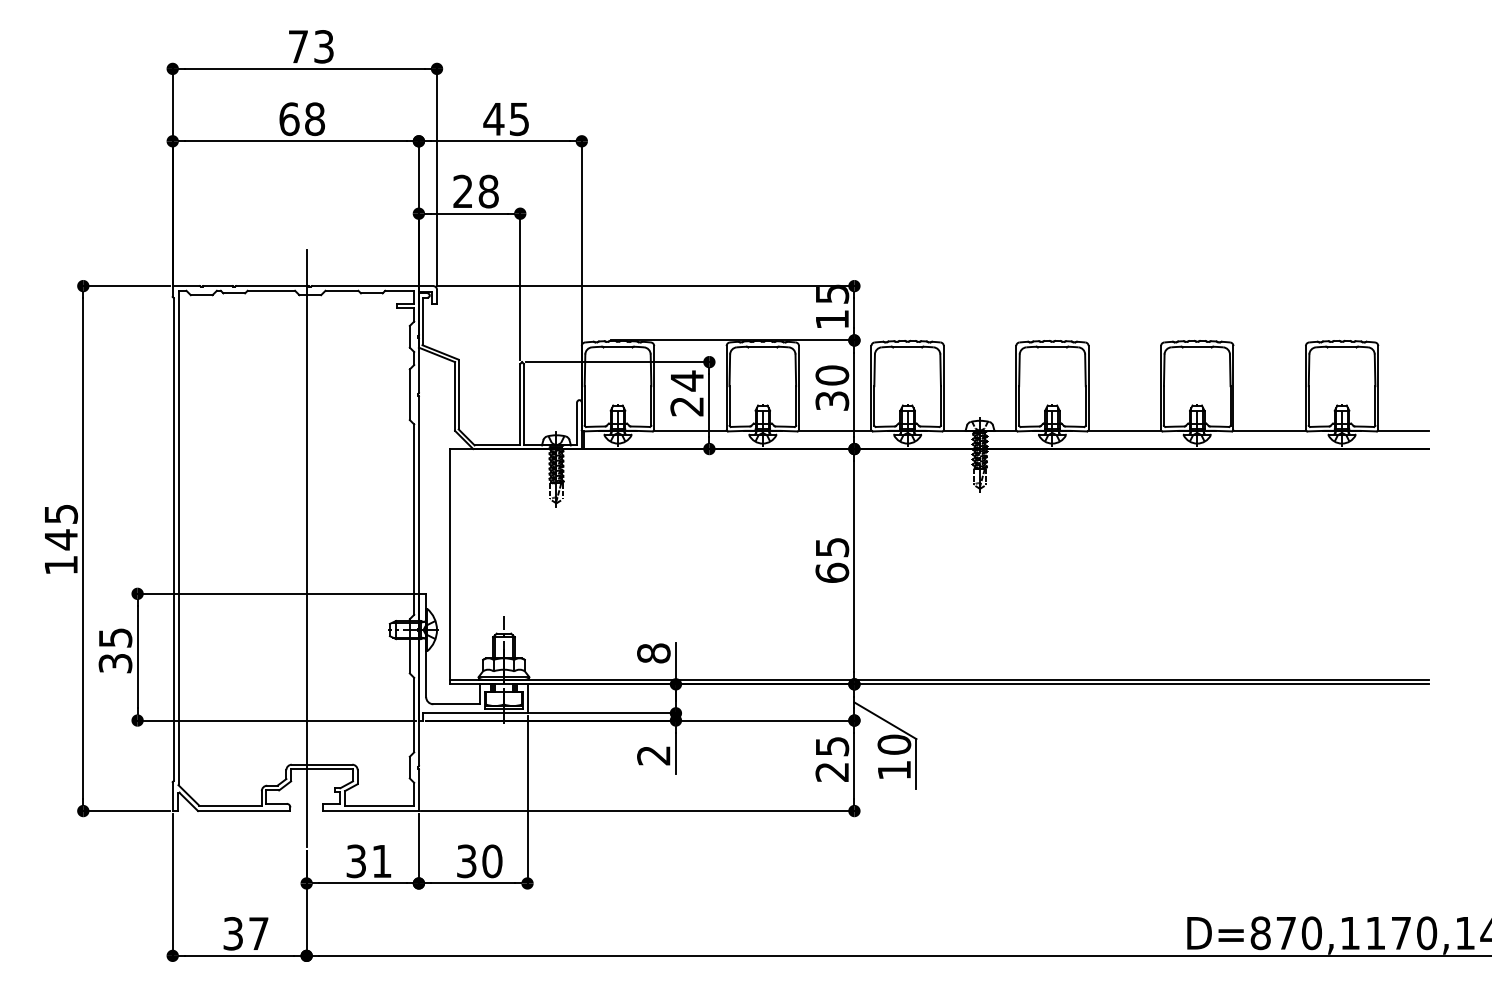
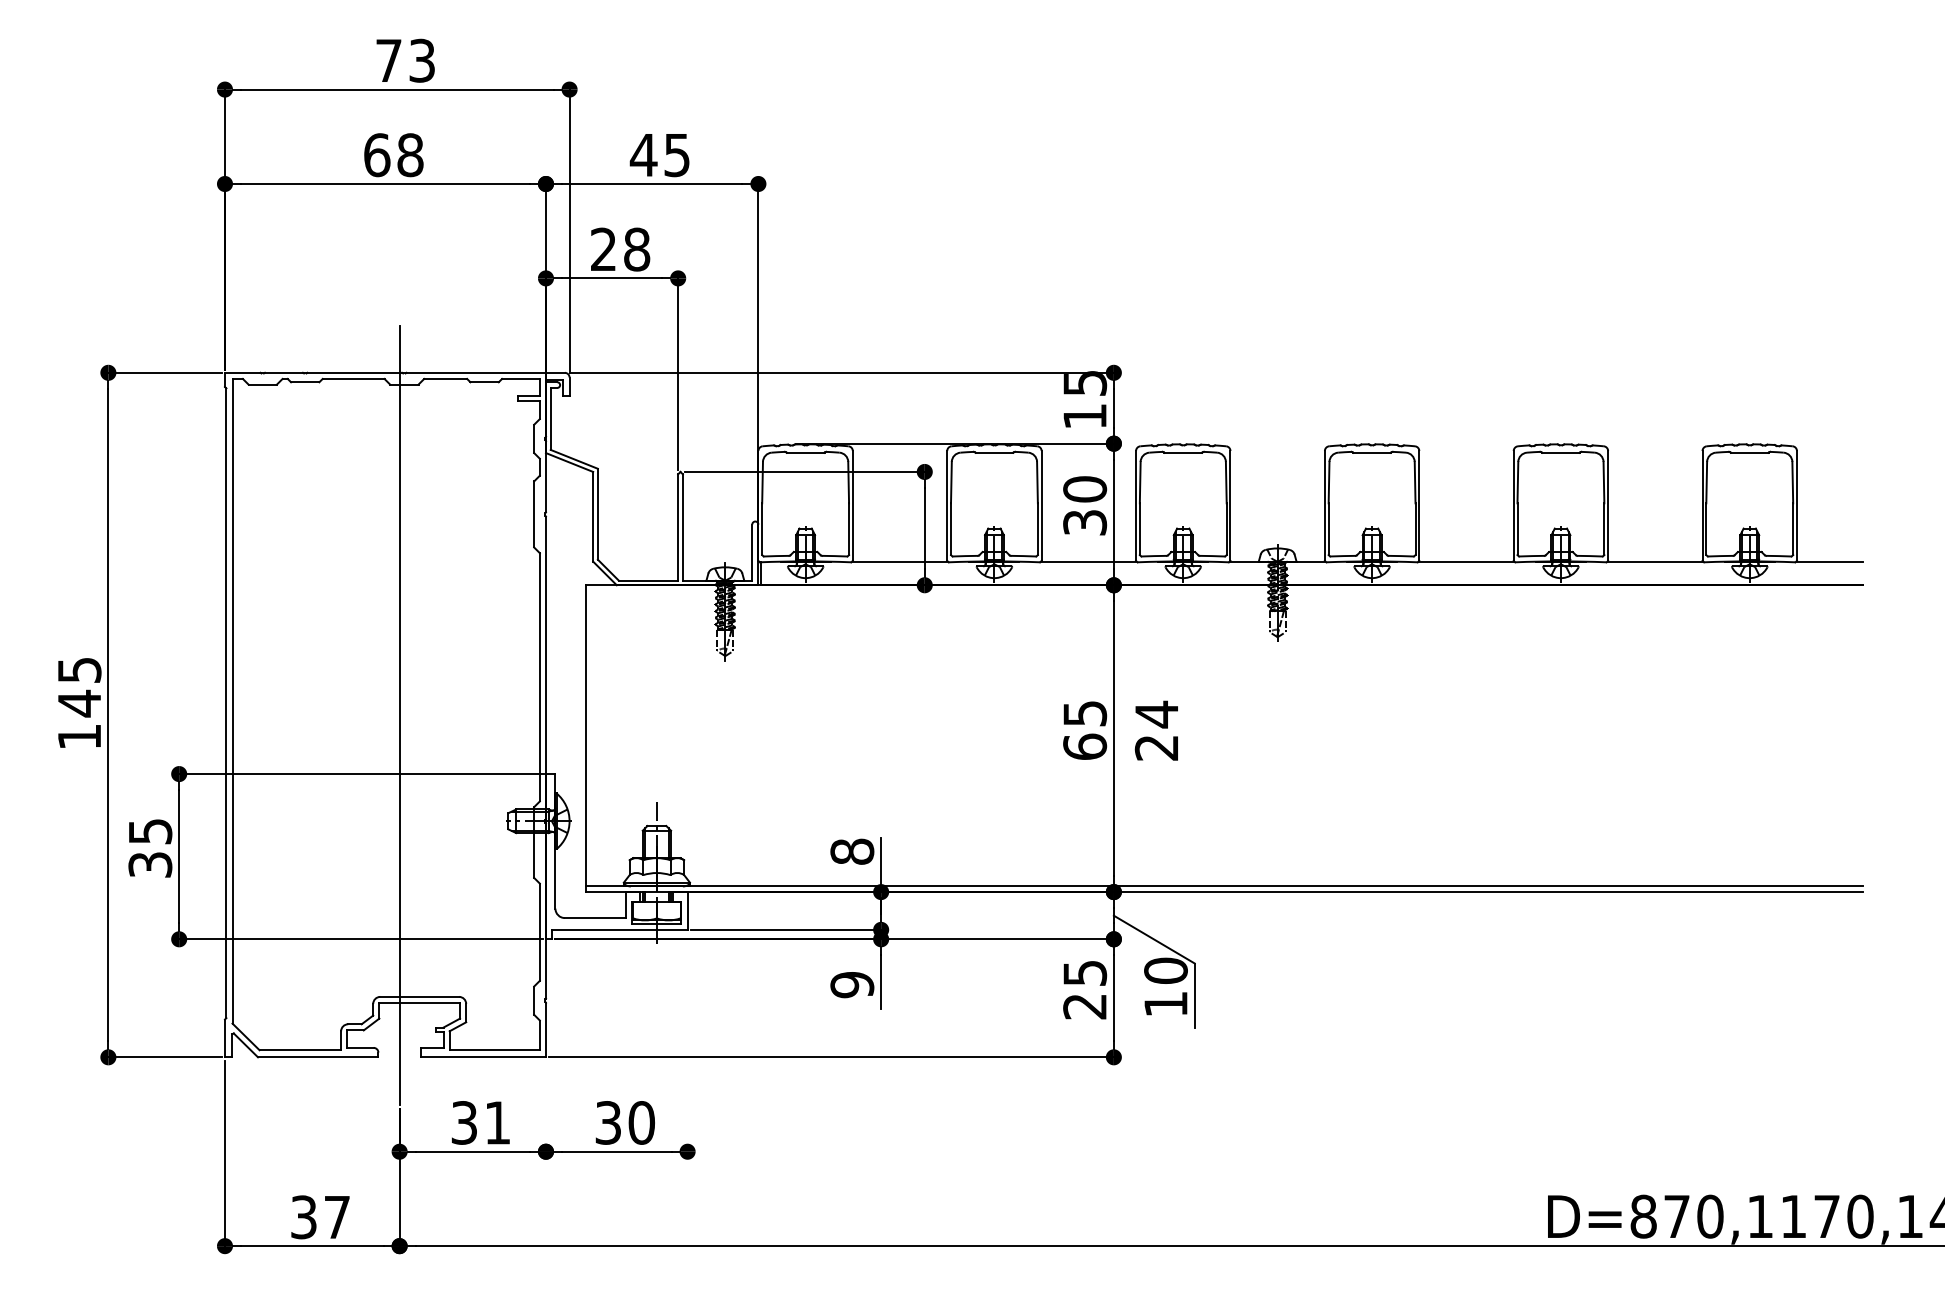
text: (686, 393) -> (1155, 730), moved
text: (653, 755) -> (852, 985), 2 -> 9
line: (527, 801) -> (687, 1044), removed
line: (418, 850) -> (545, 1108), removed

